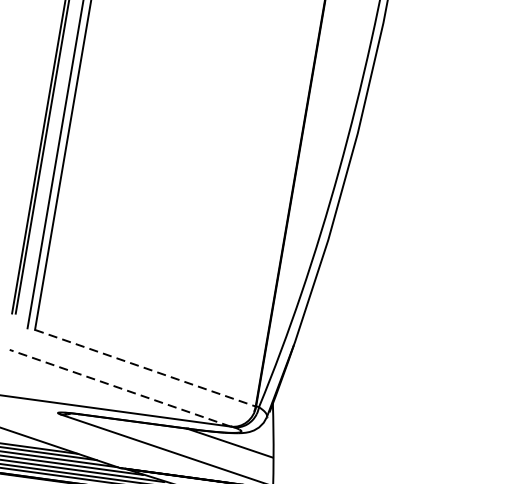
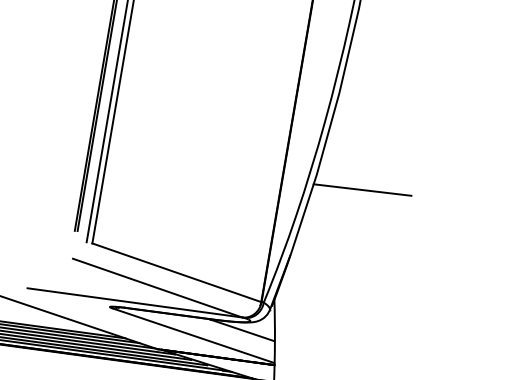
line: (387, 259) -> (362, 189), added
line: (144, 367) -> (176, 272), dashed -> solid
line: (120, 388) -> (157, 288), dashed -> solid

